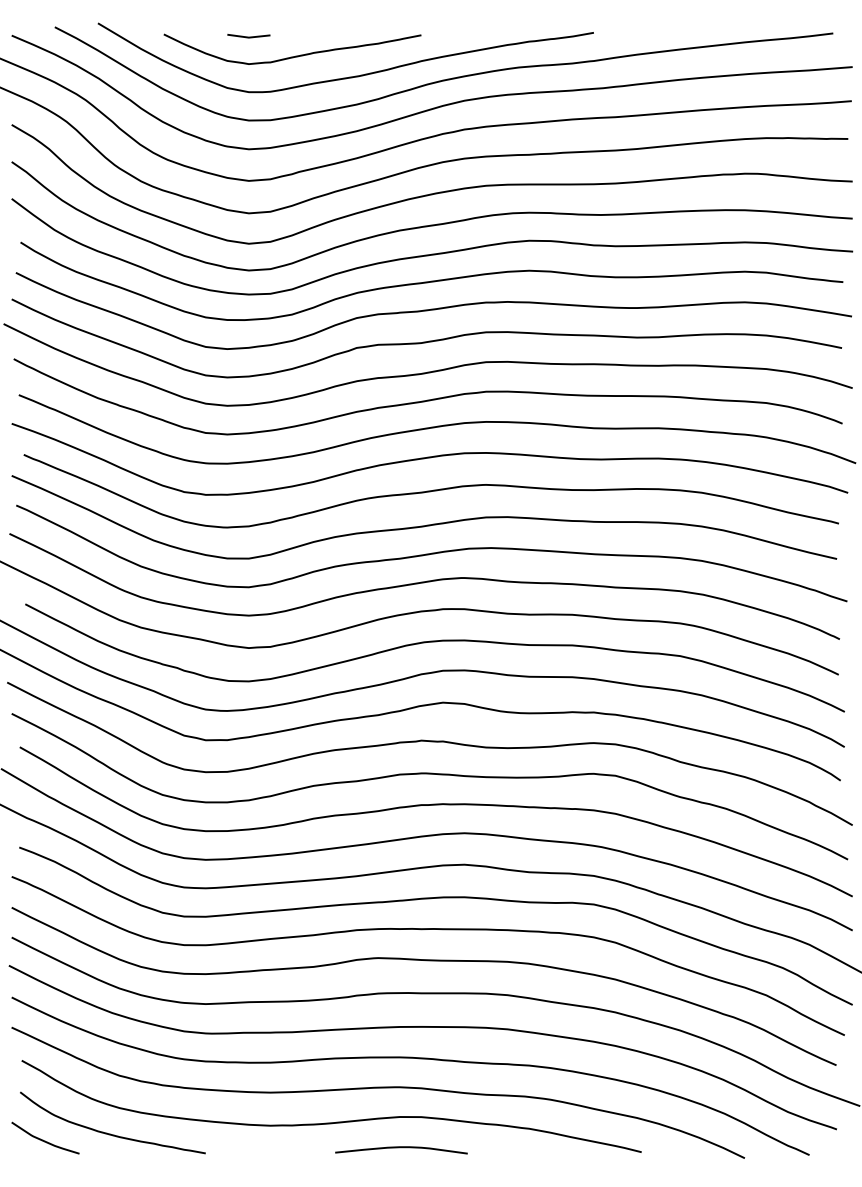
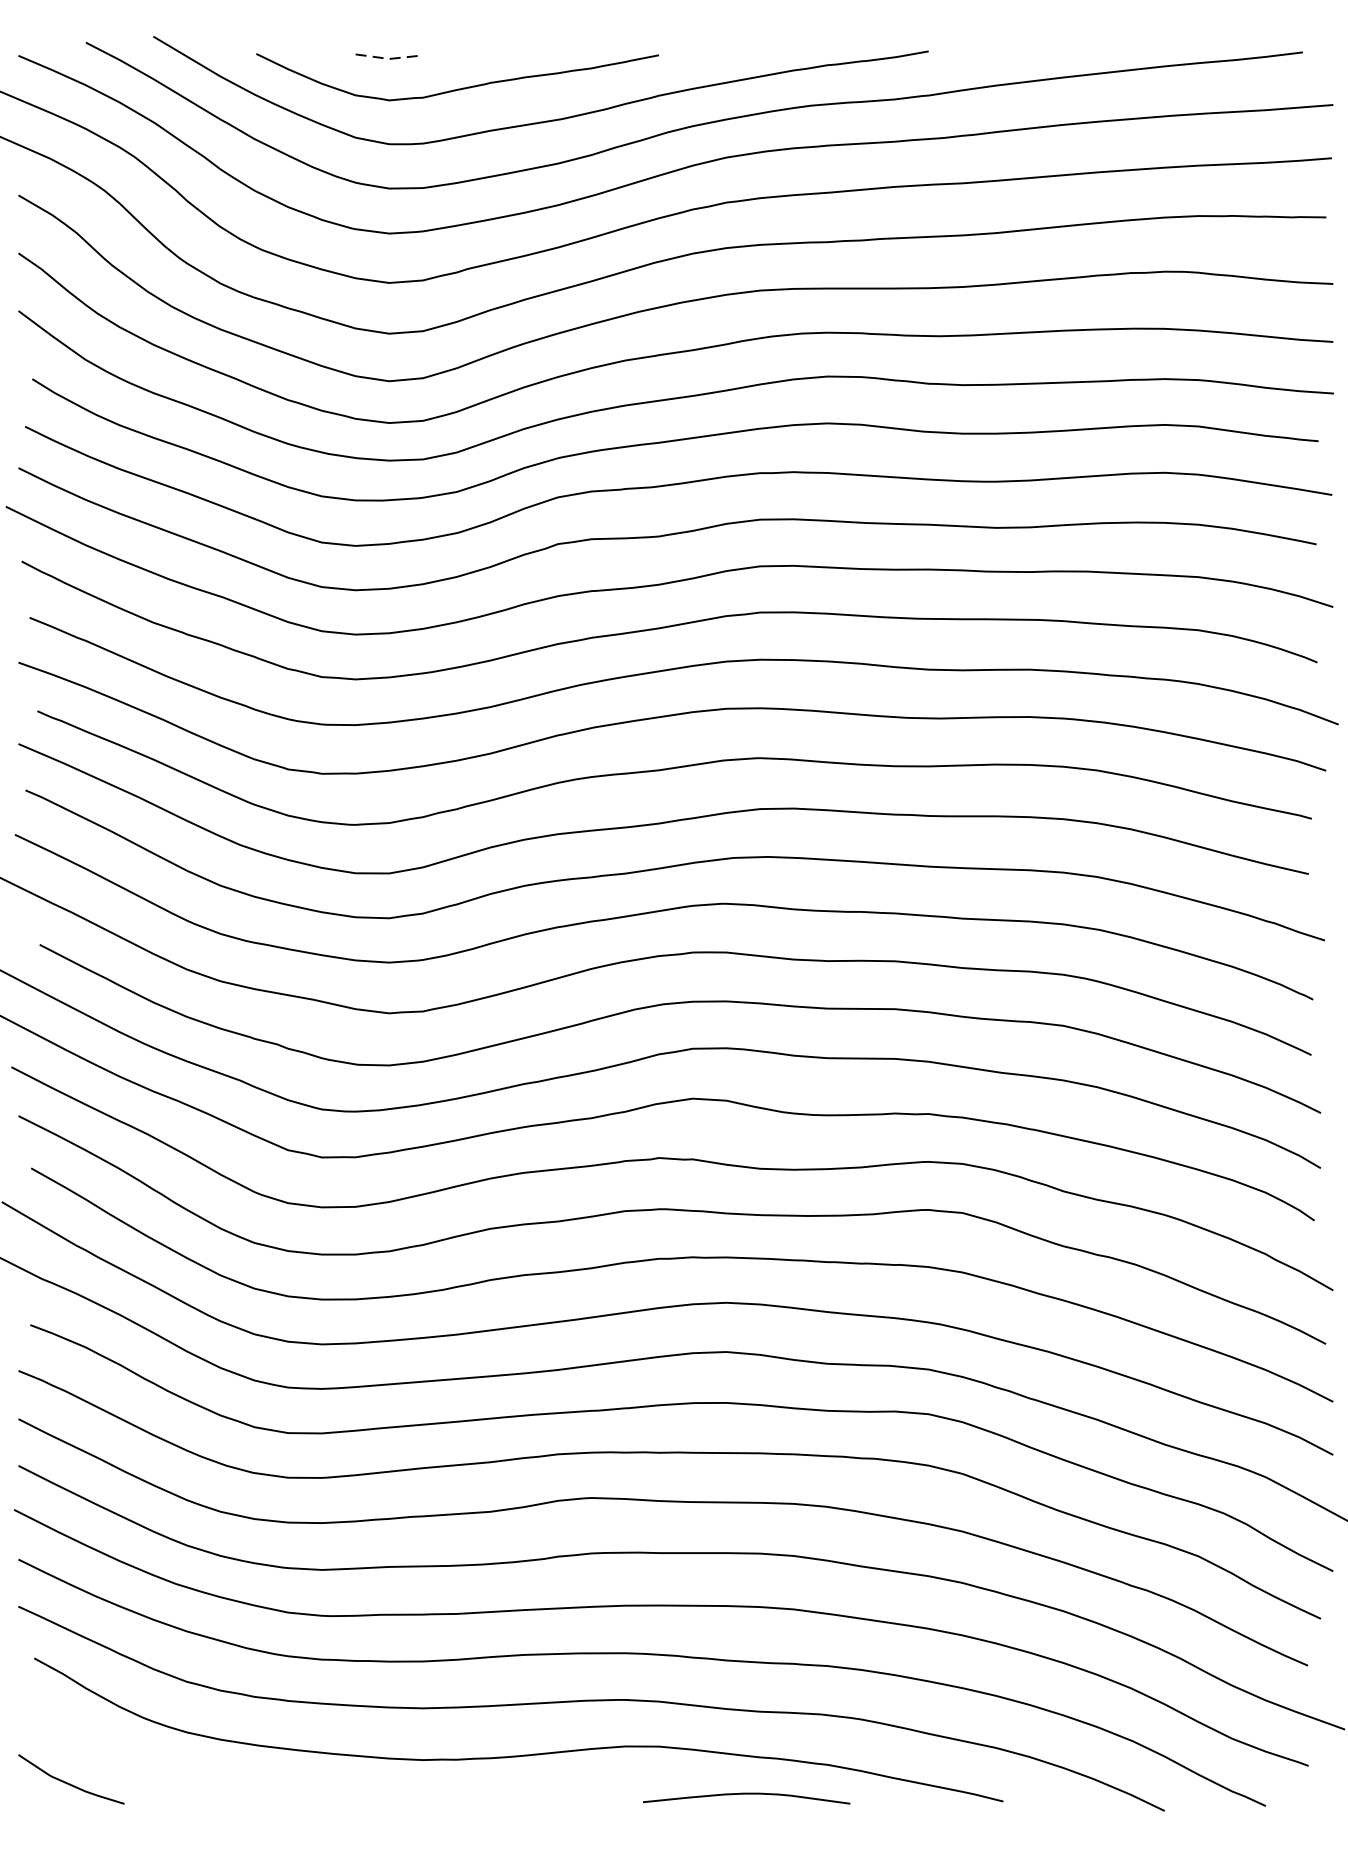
line: (248, 37) -> (388, 58), solid -> dashed
curve: (107, 1132) -> (168, 1770), removed
curve: (401, 1148) -> (746, 1795), moved

